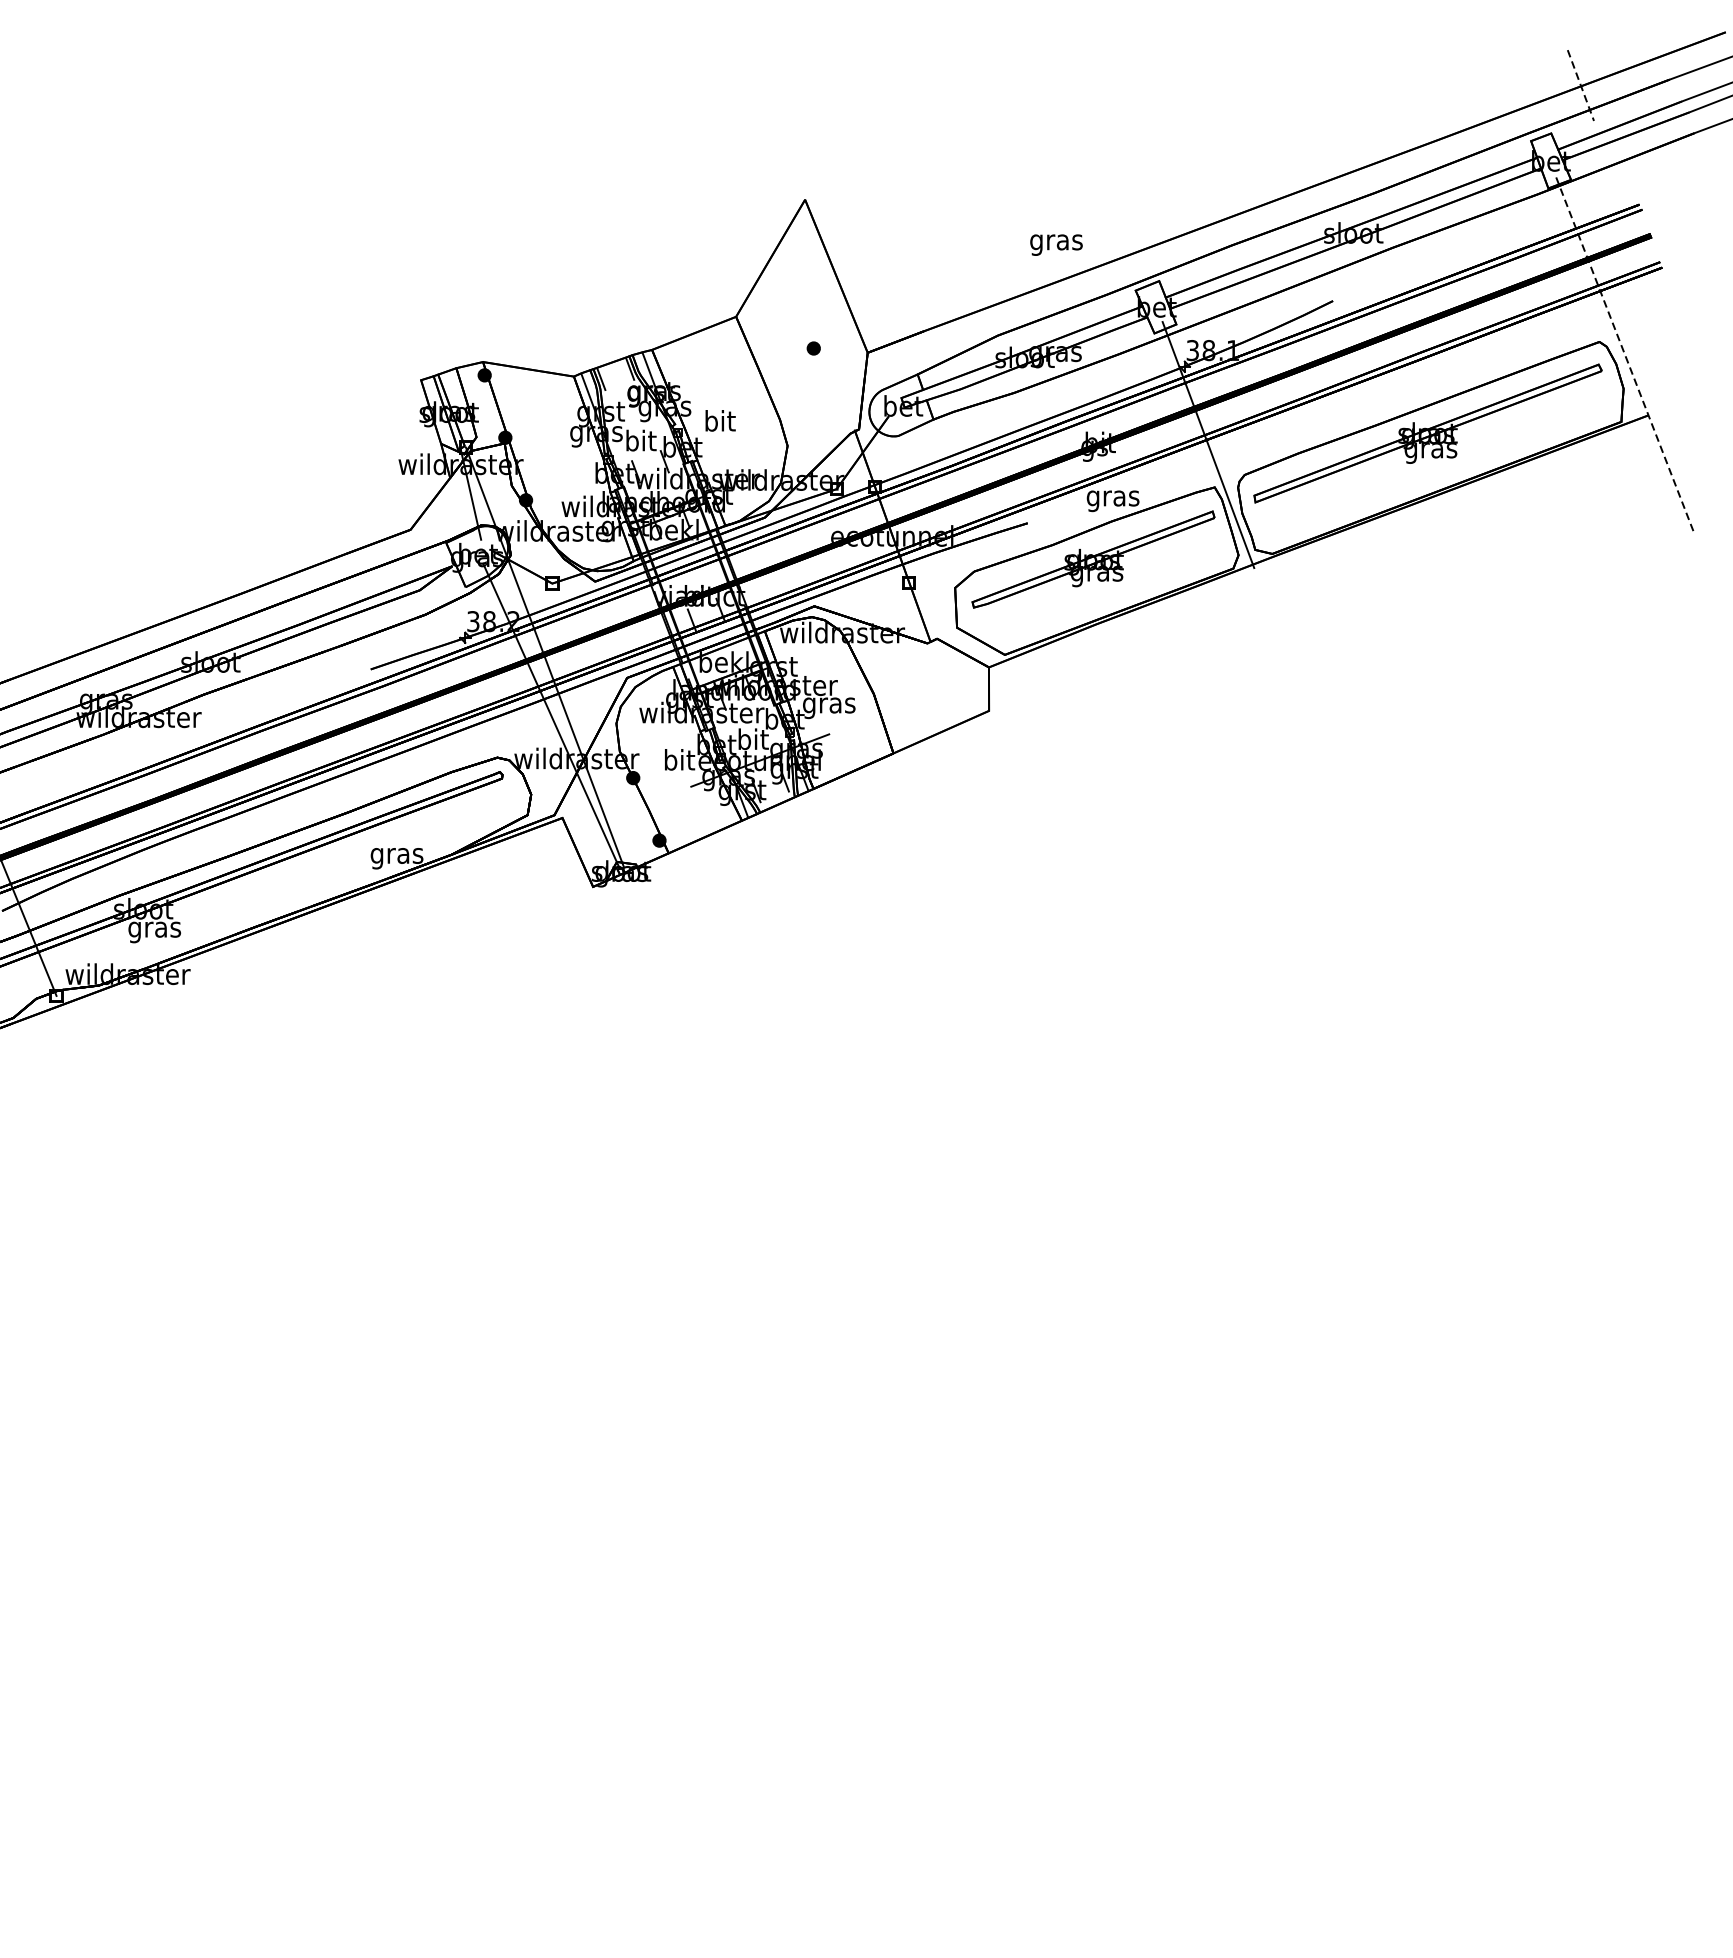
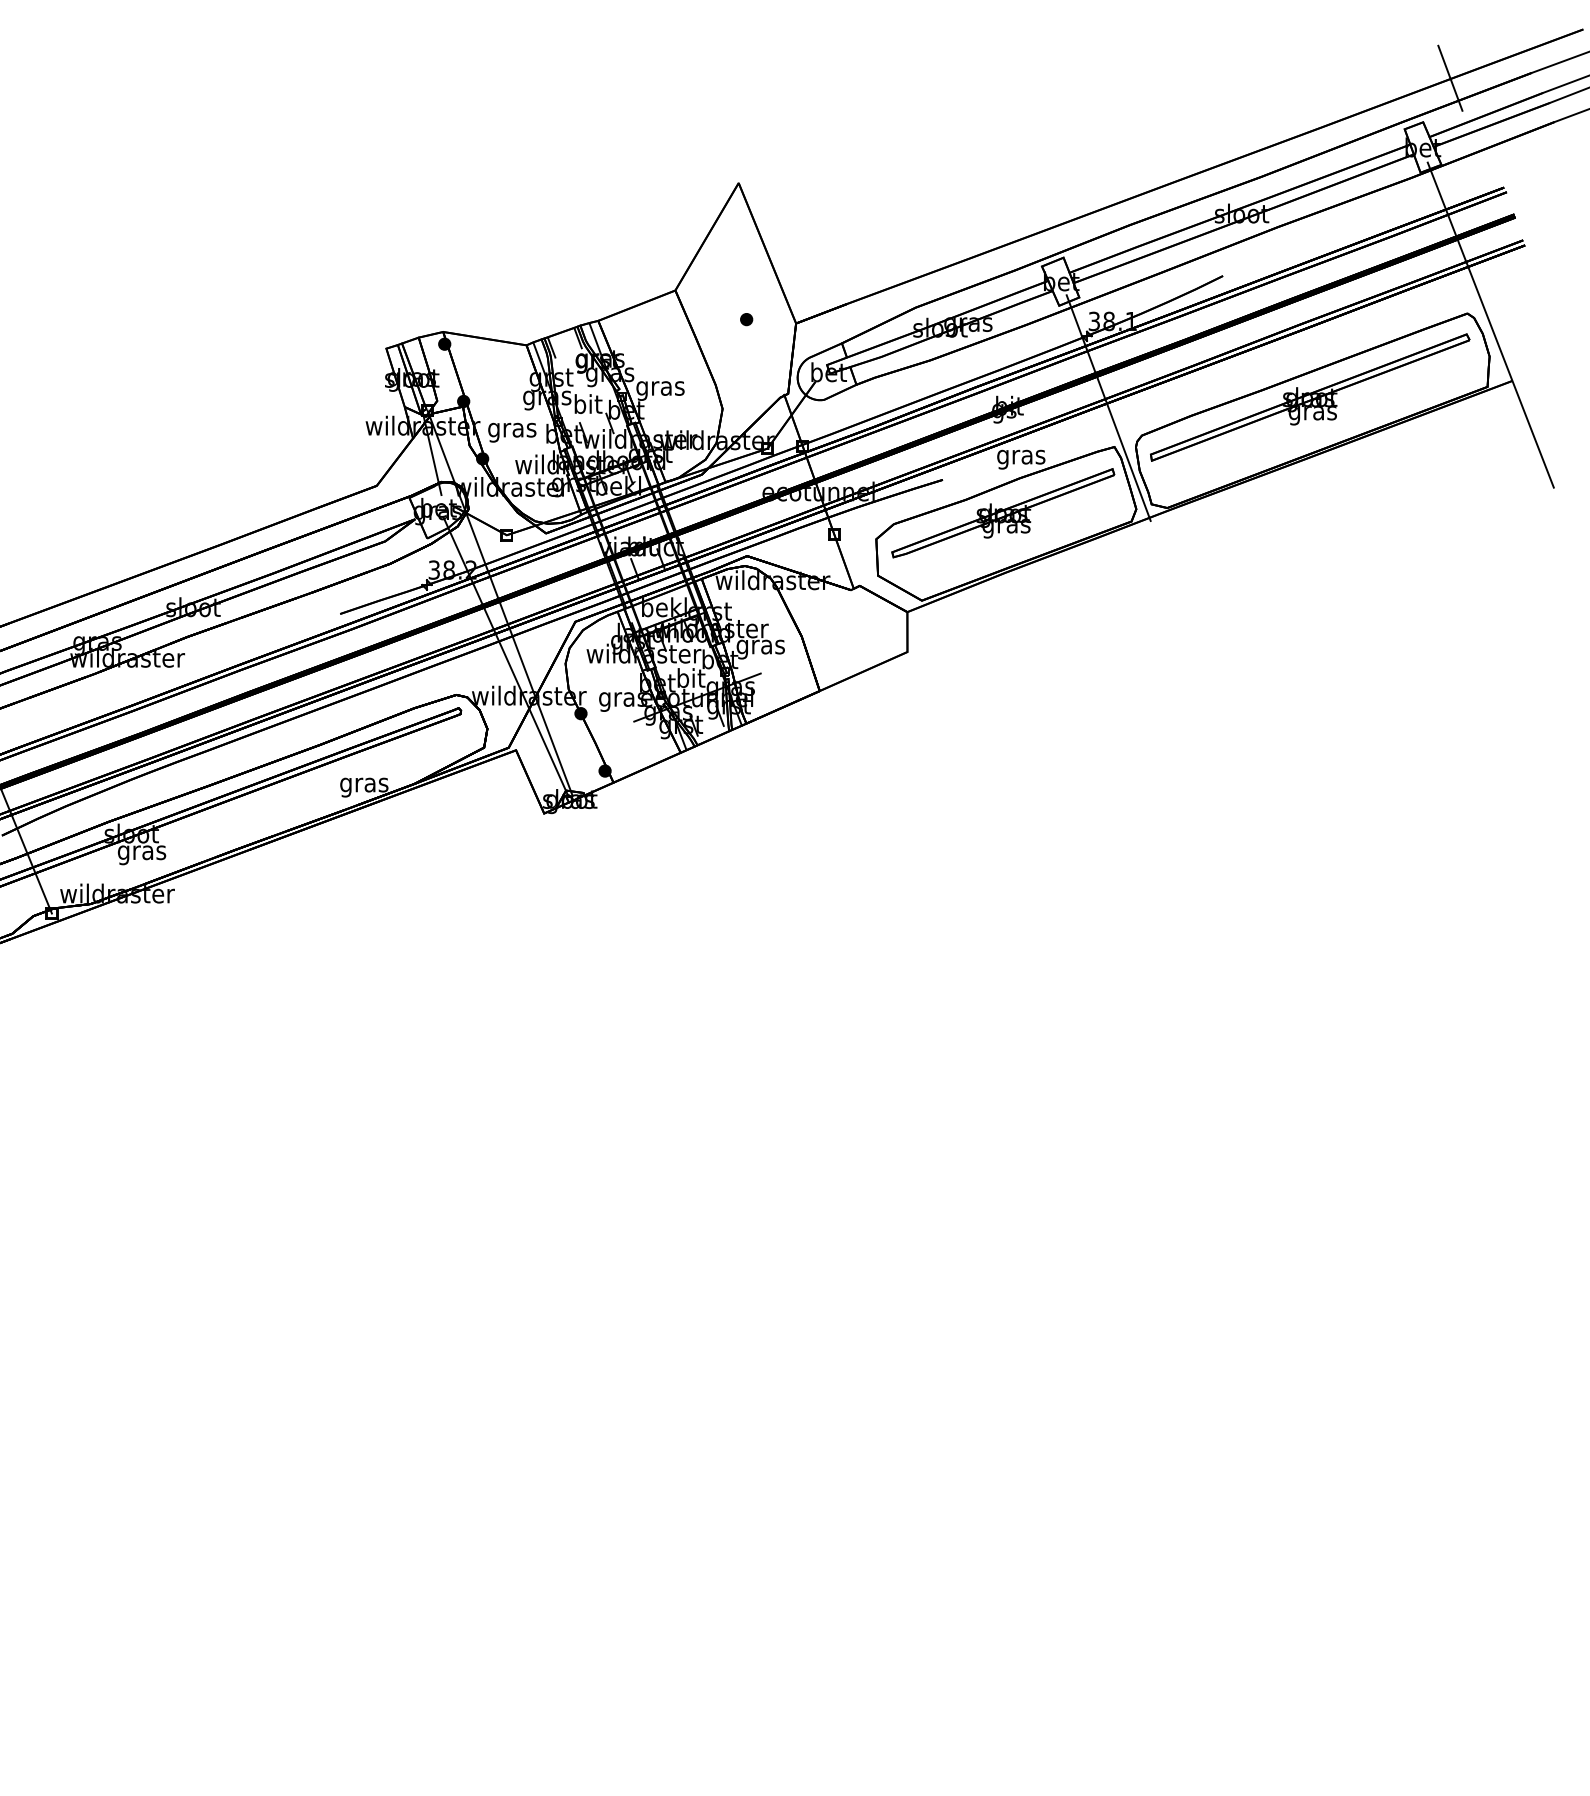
line: (1580, 85) -> (1450, 78), dashed -> solid
text: (1056, 244) -> (512, 432), moved
line: (1624, 354) -> (1490, 325), dashed -> solid
text: (719, 423) -> (660, 388), bit -> gras
text: (679, 762) -> (623, 699), bit -> gras

